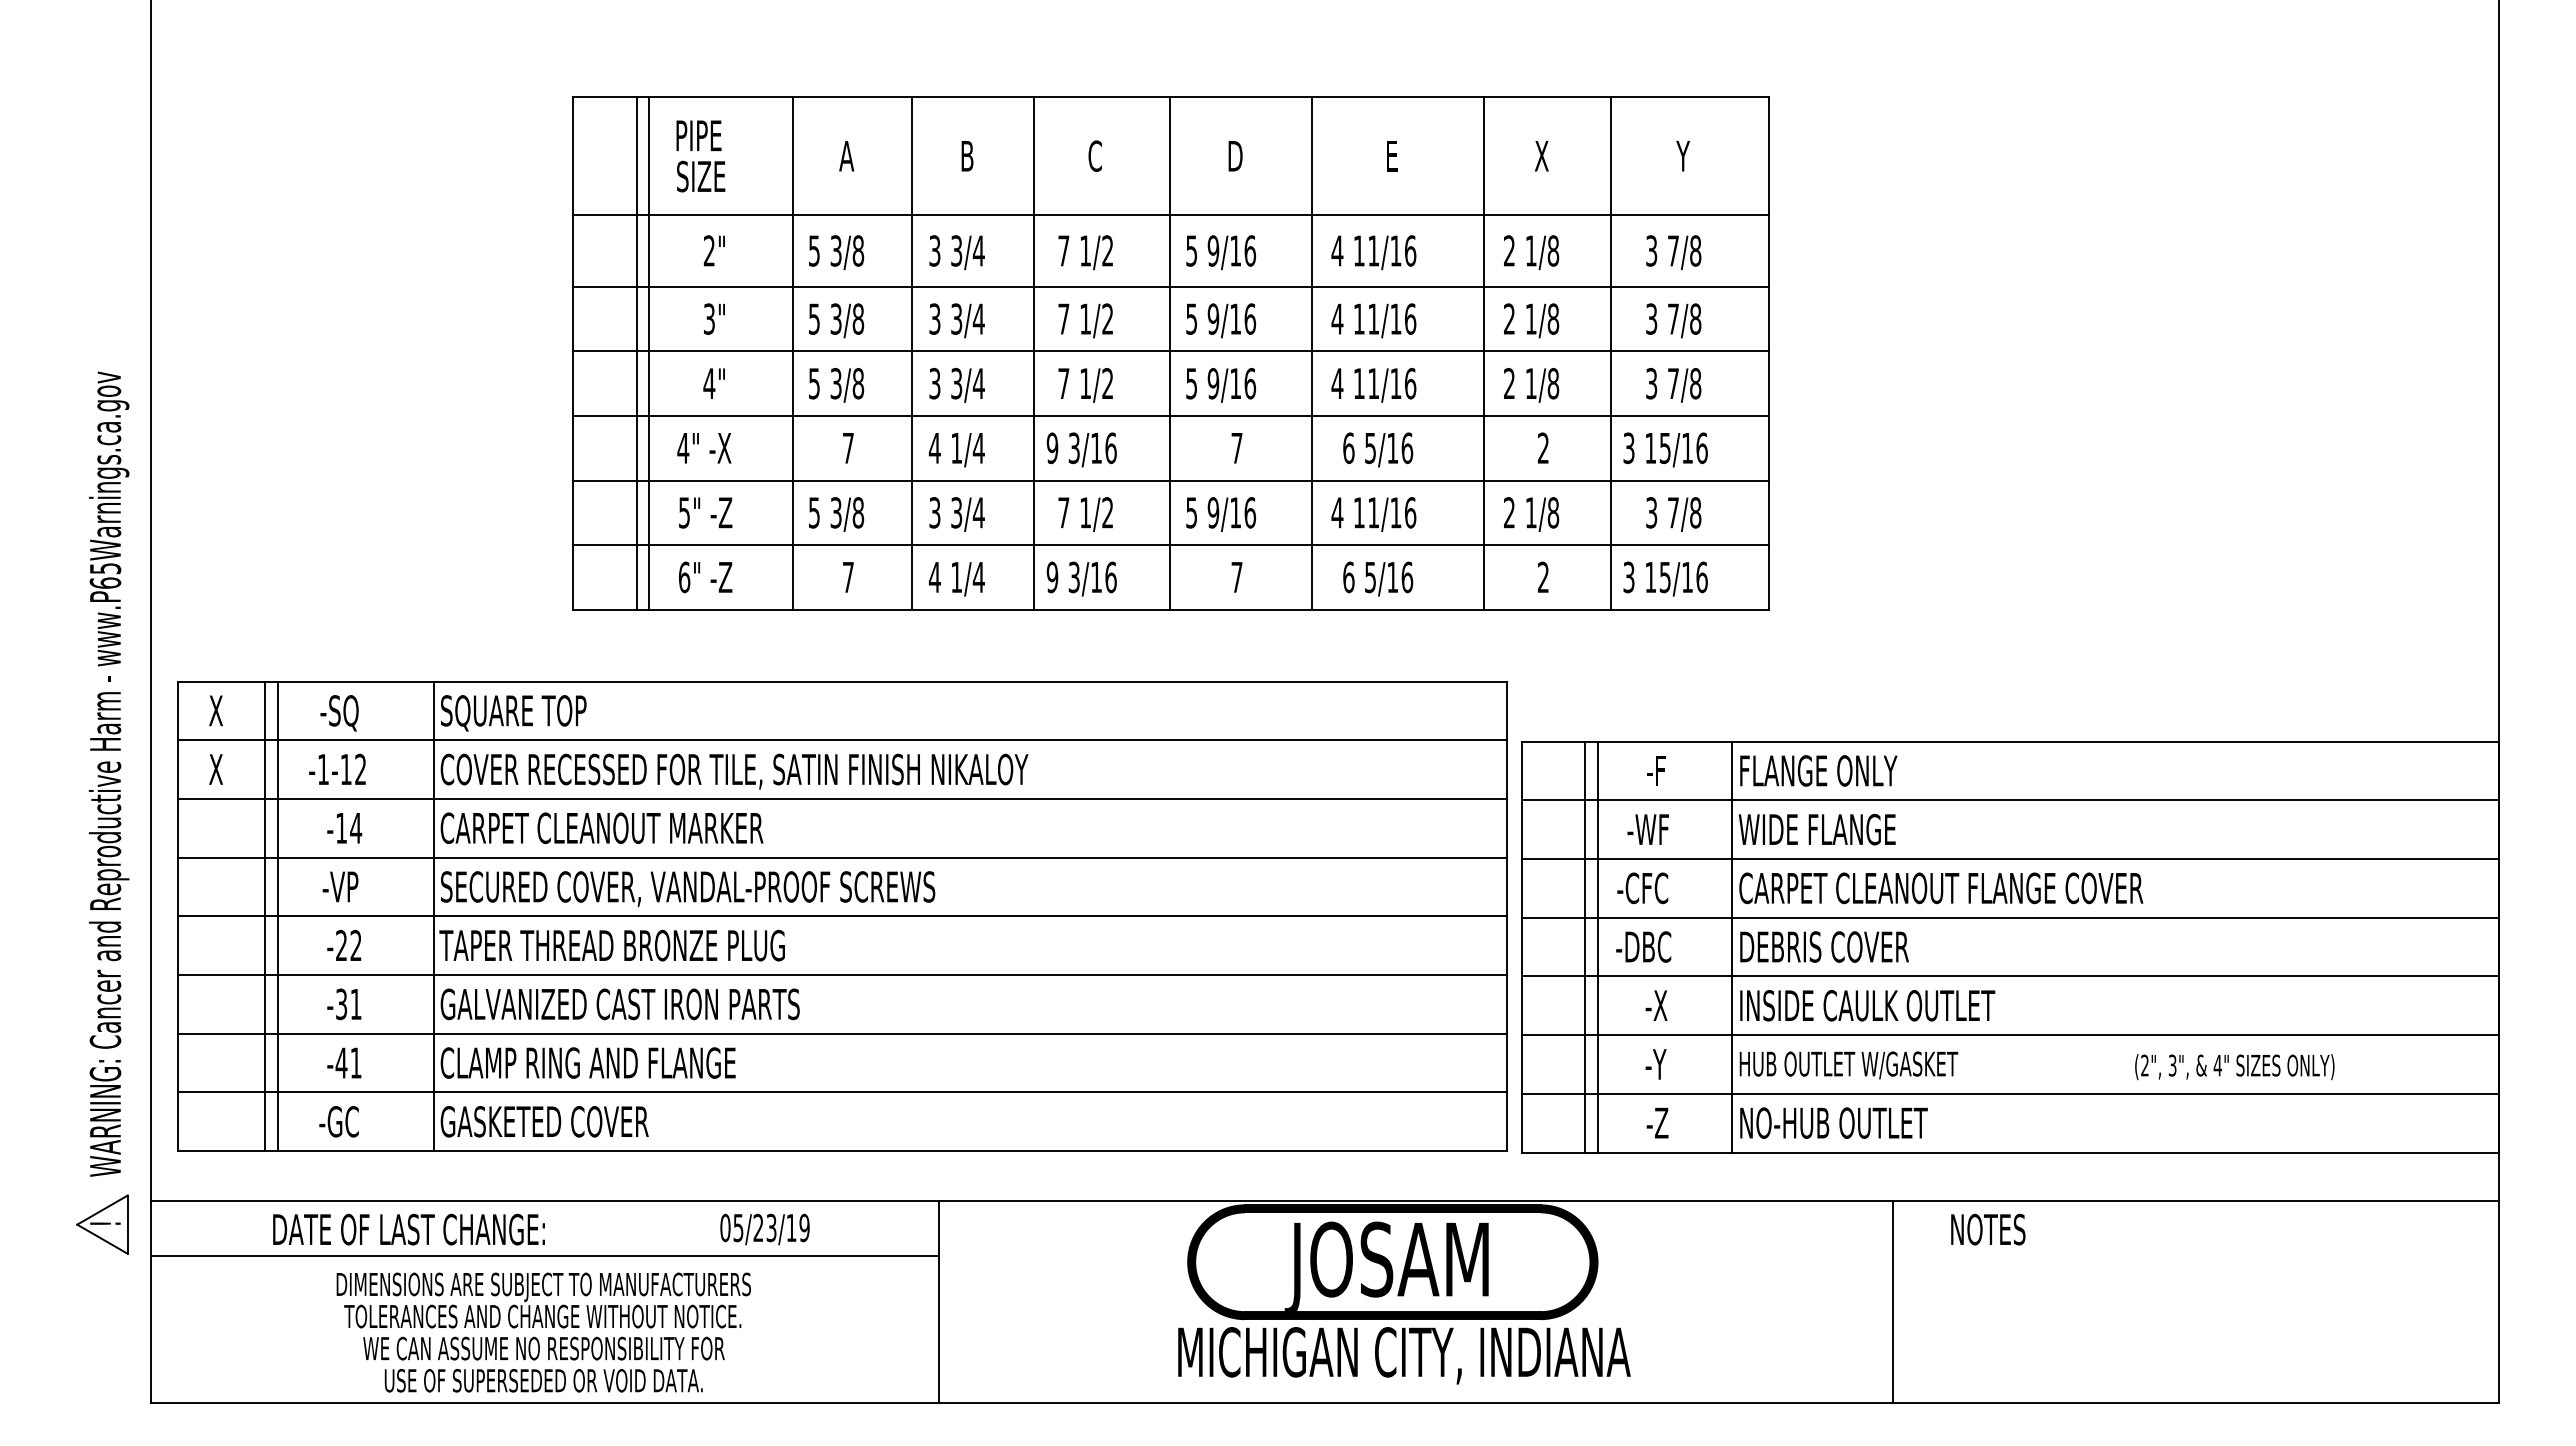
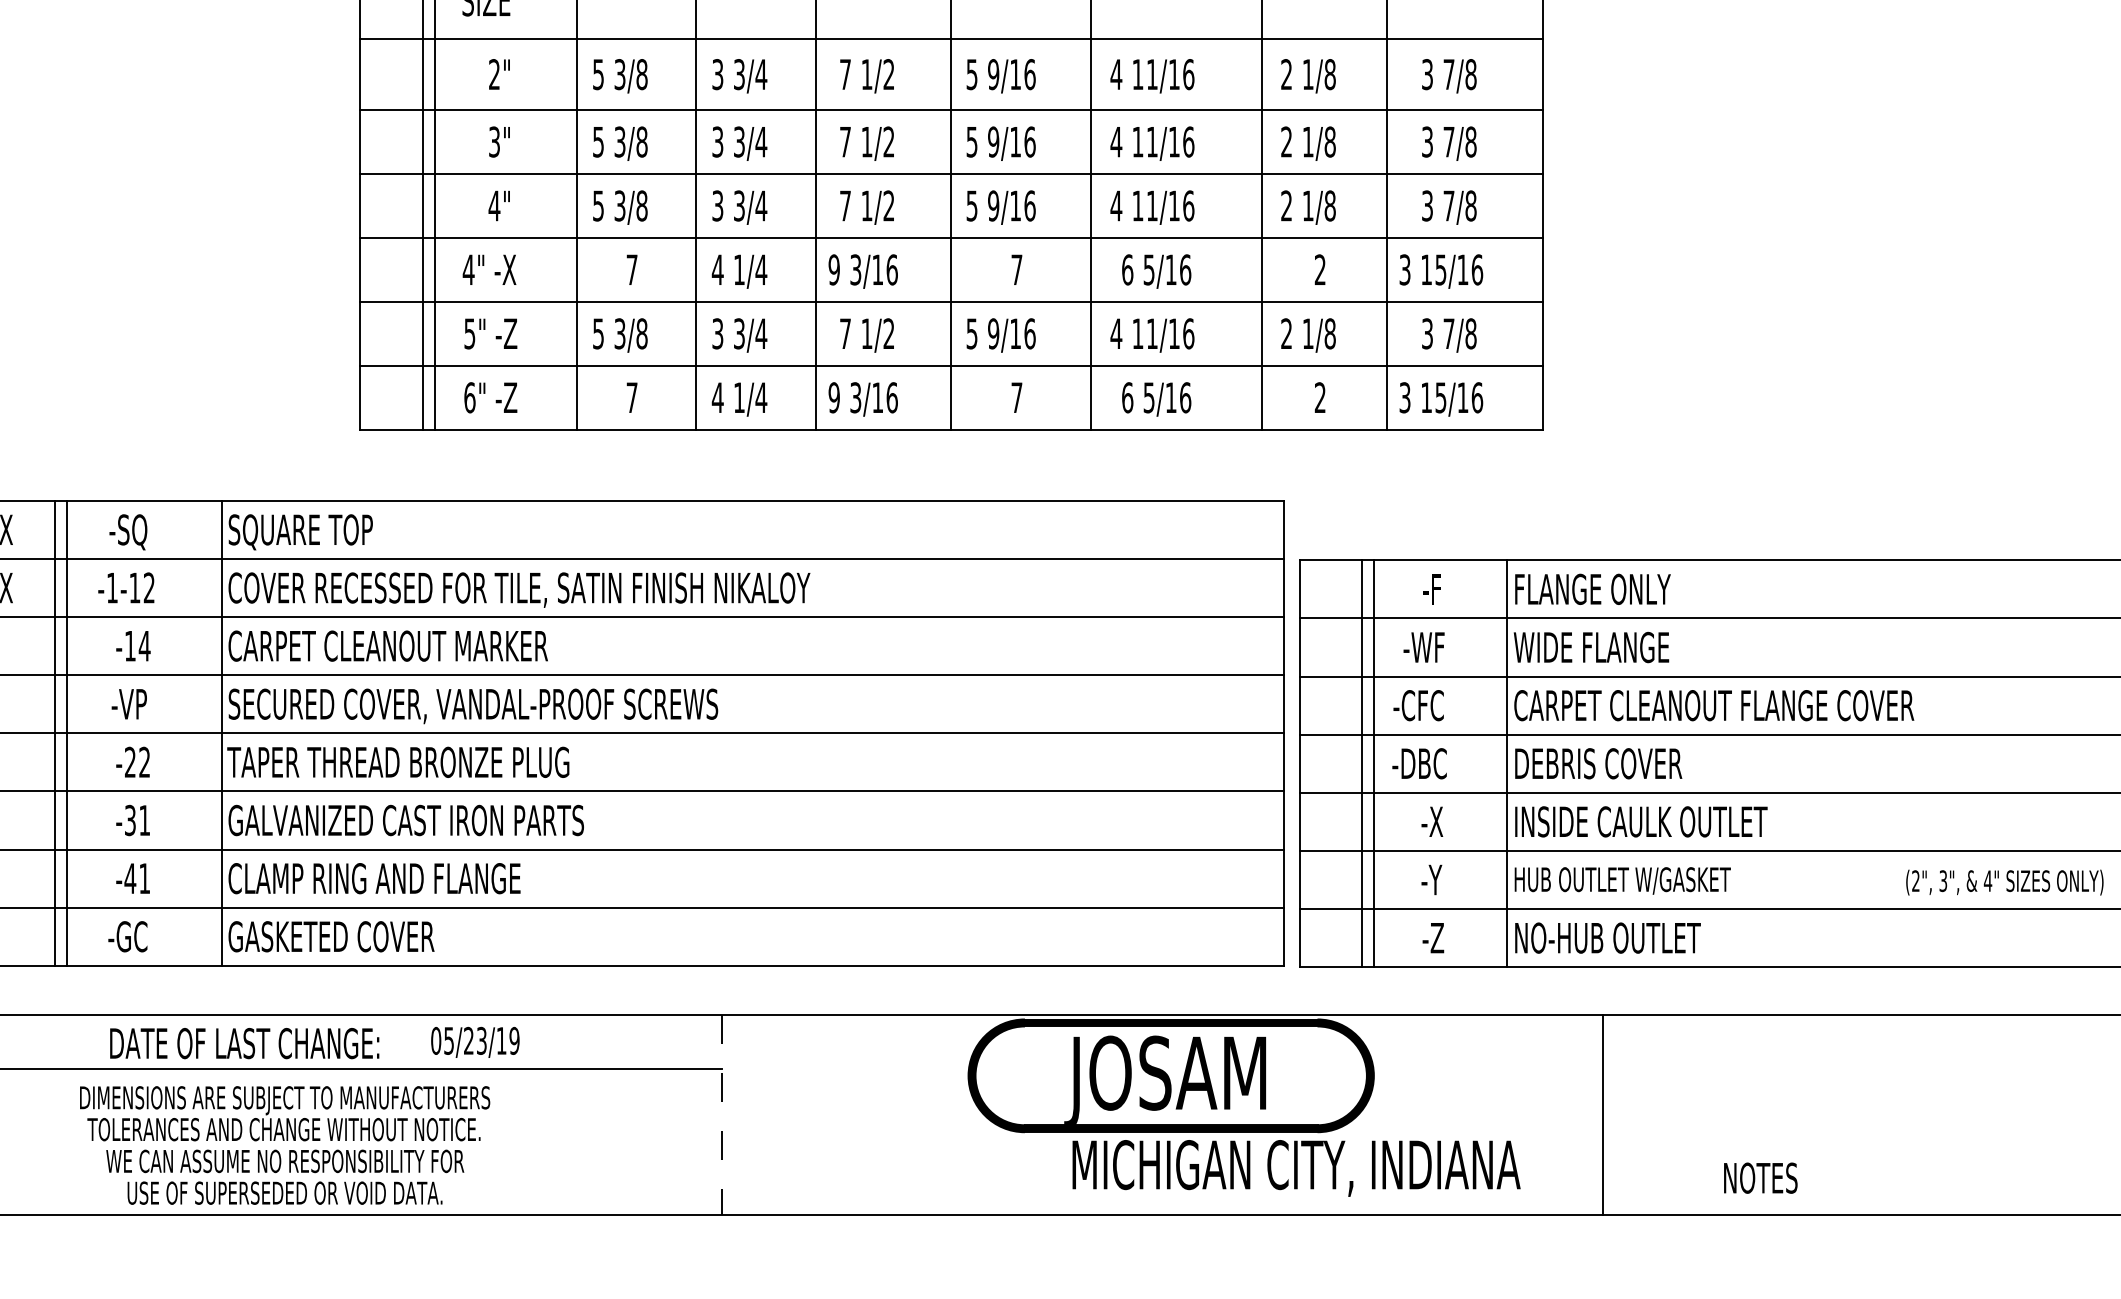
text: (408, 1229) -> (244, 1043), moved
text: (764, 1229) -> (474, 1042), moved
text: (1988, 1229) -> (1760, 1178), moved
line: (939, 1301) -> (722, 1114), solid -> dashed
line: (1893, 1301) -> (1603, 1114), moved
text: (543, 1332) -> (284, 1145), moved
text: (1404, 1355) -> (1296, 1168), moved

